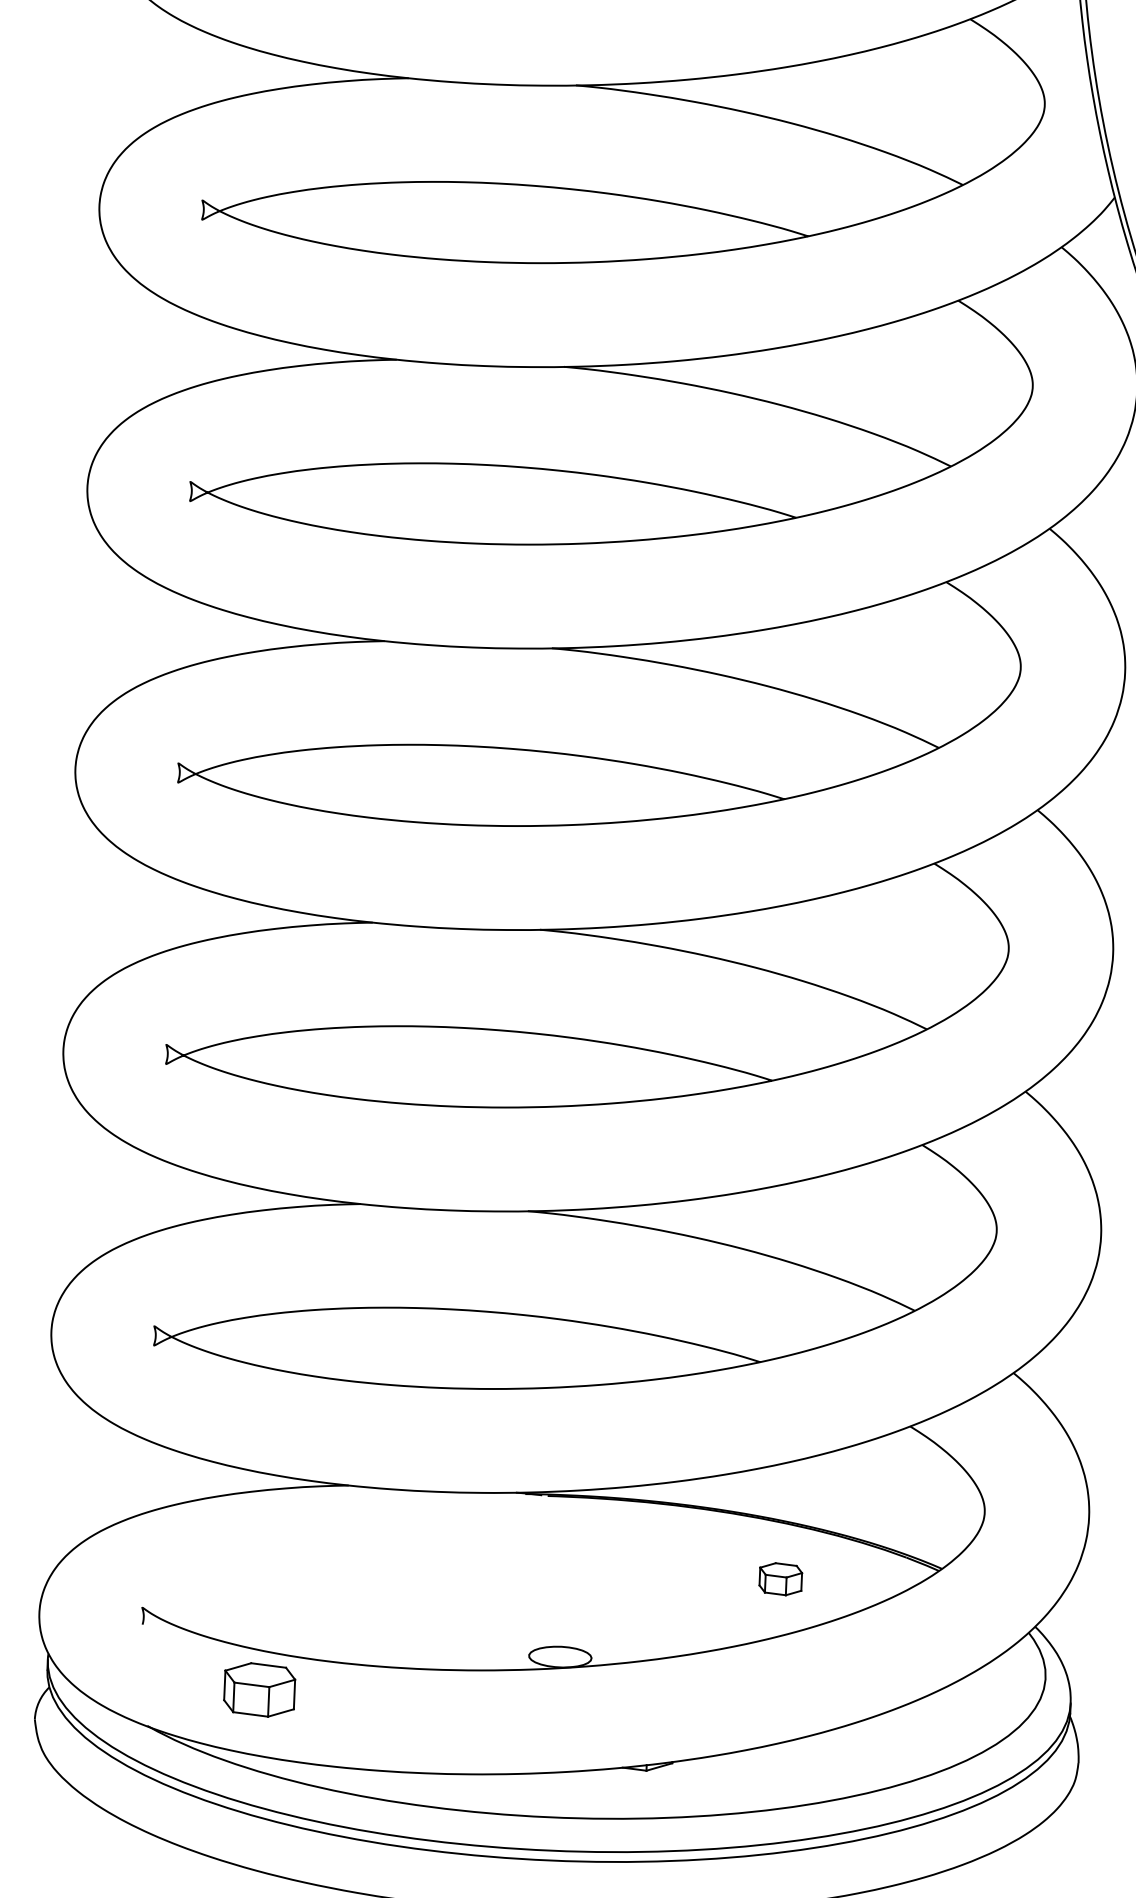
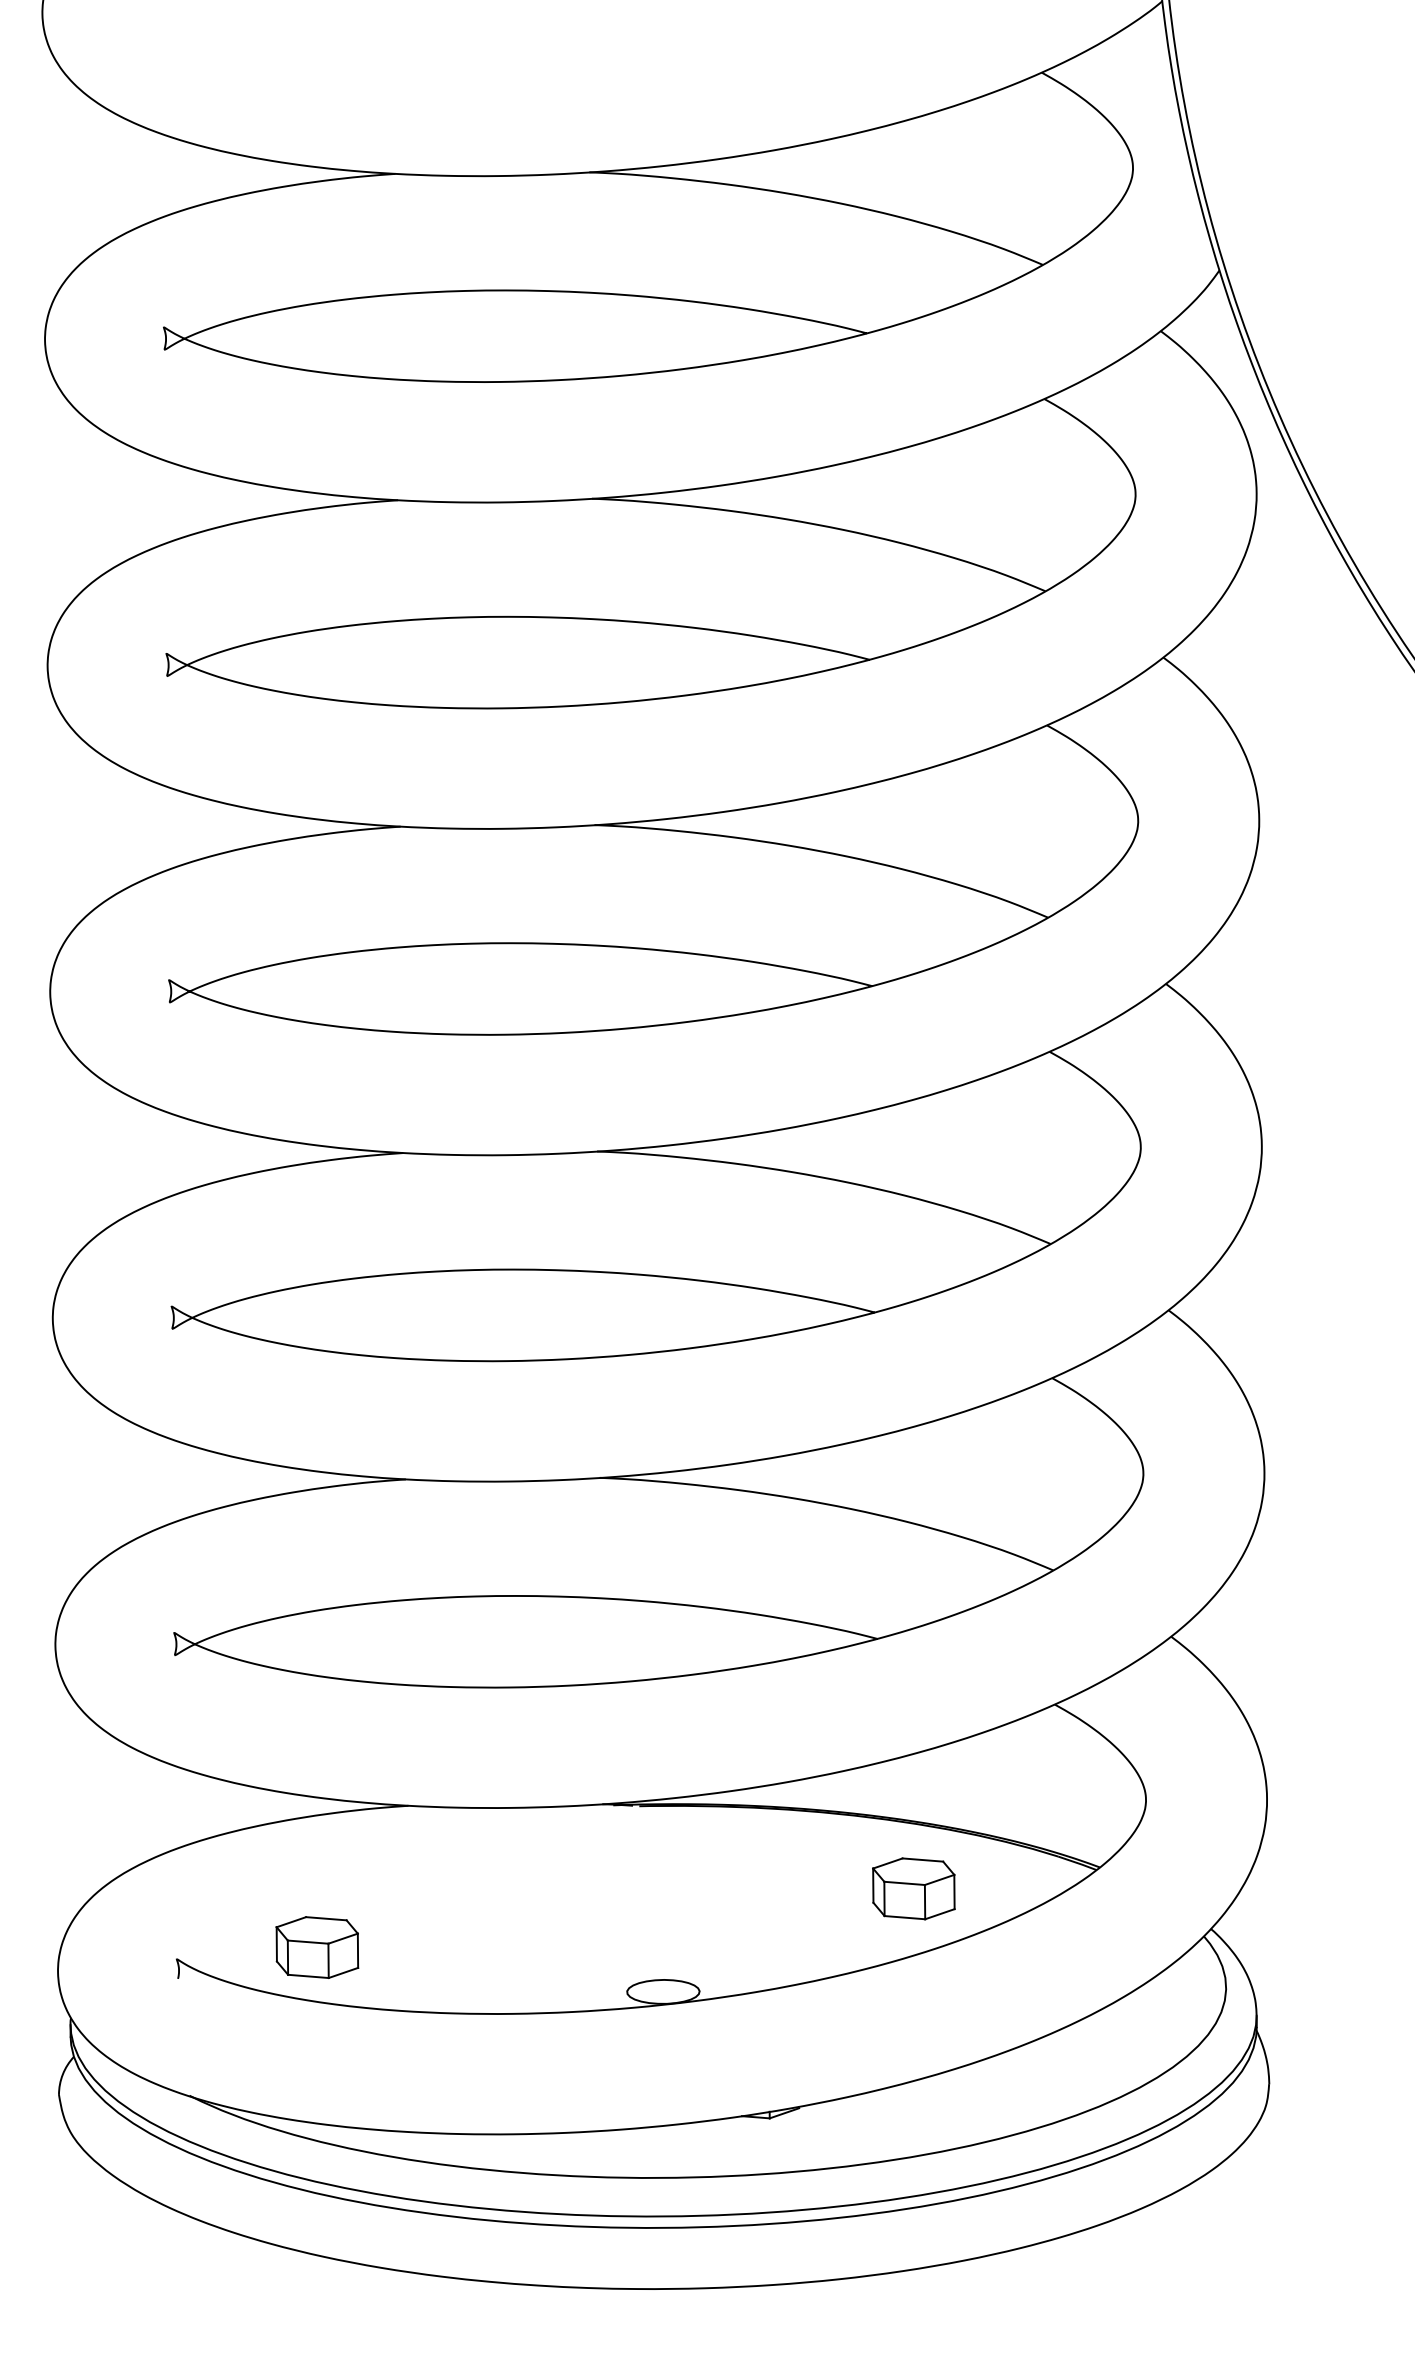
part: (780, 1578) -> (913, 1888), size x1.67
part: (259, 1689) -> (317, 1947), moved

